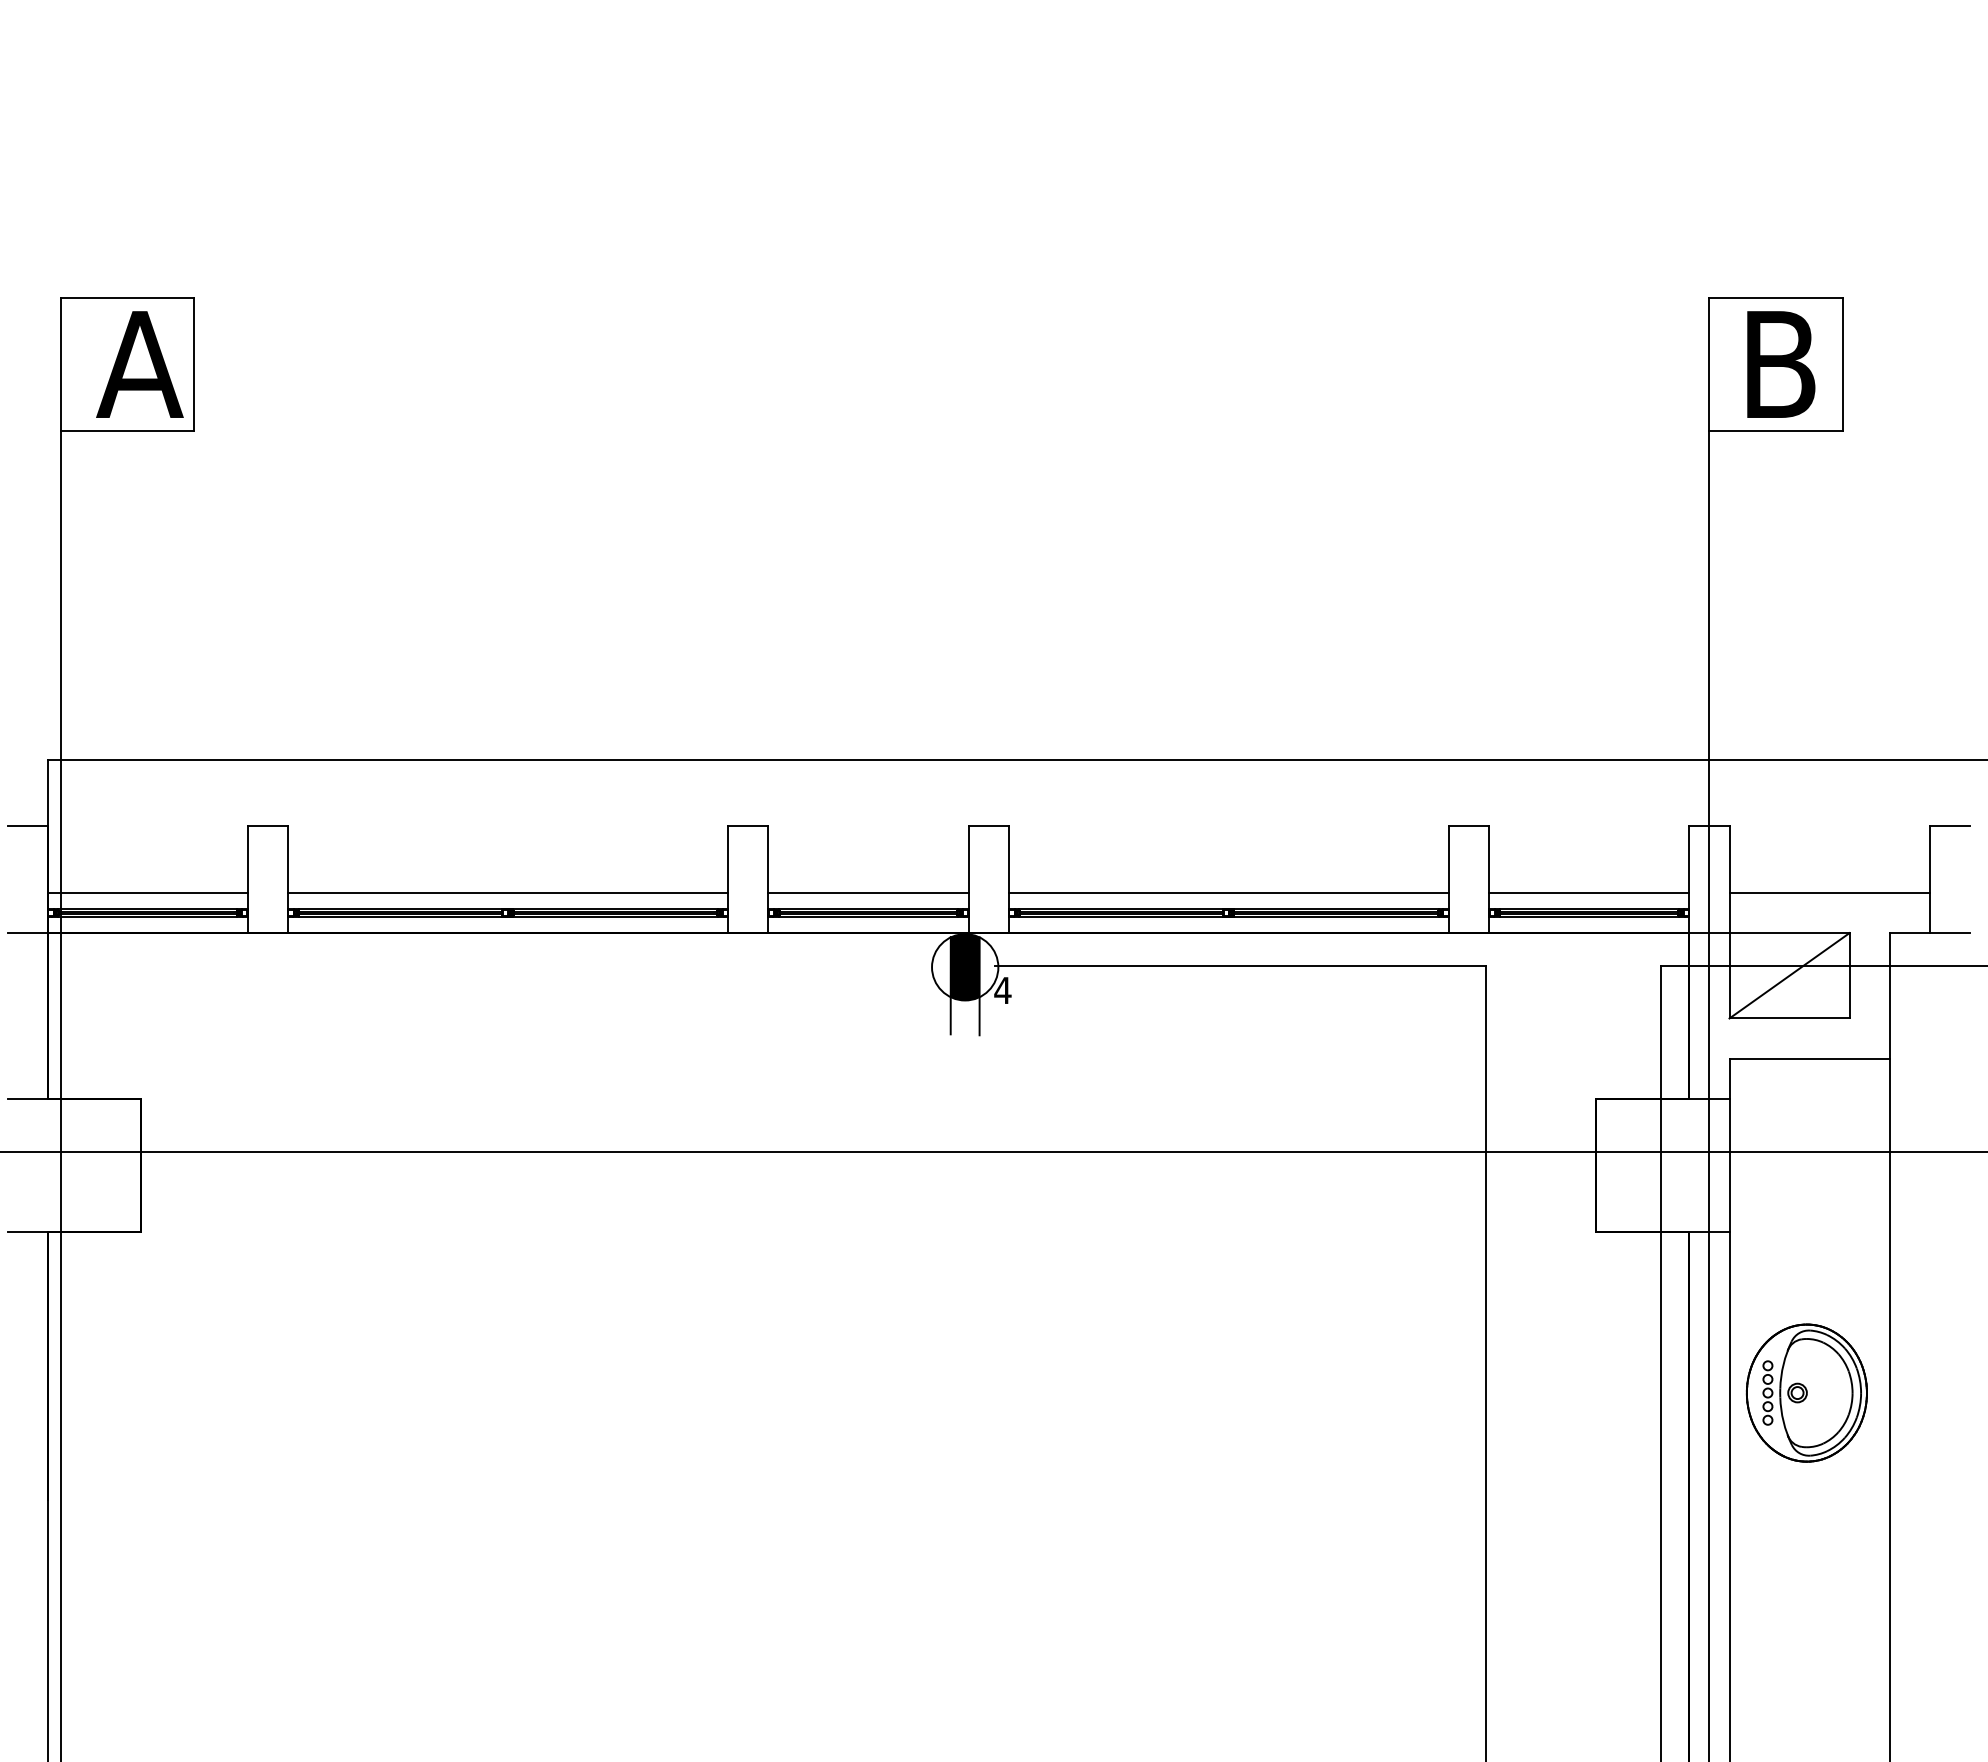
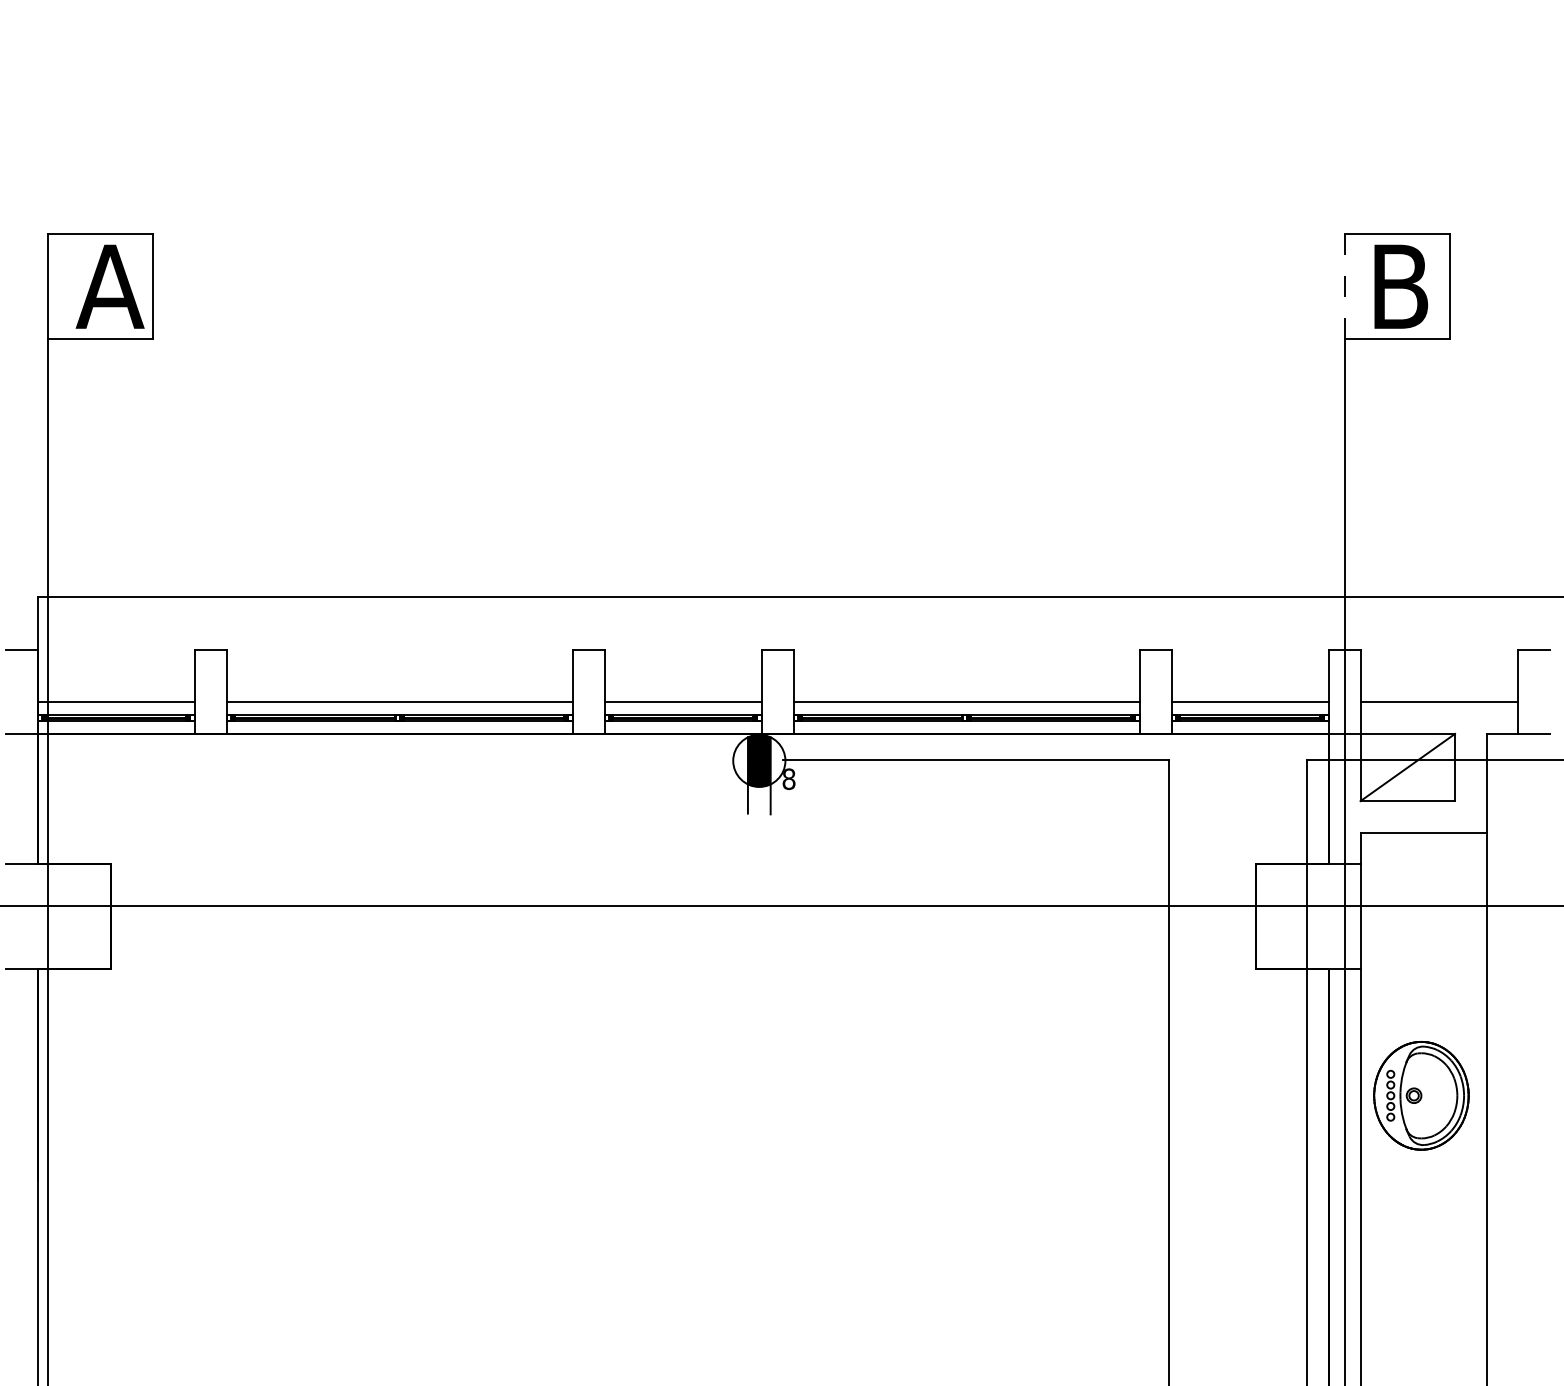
line: (1709, 364) -> (1344, 286), solid -> dashed
text: (1002, 990) -> (788, 779), 4 -> 8

